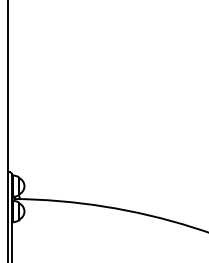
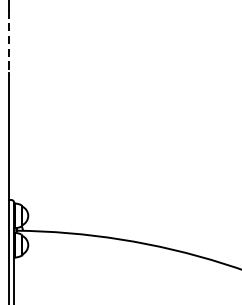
line: (7, 35) -> (8, 41), solid -> dashed

